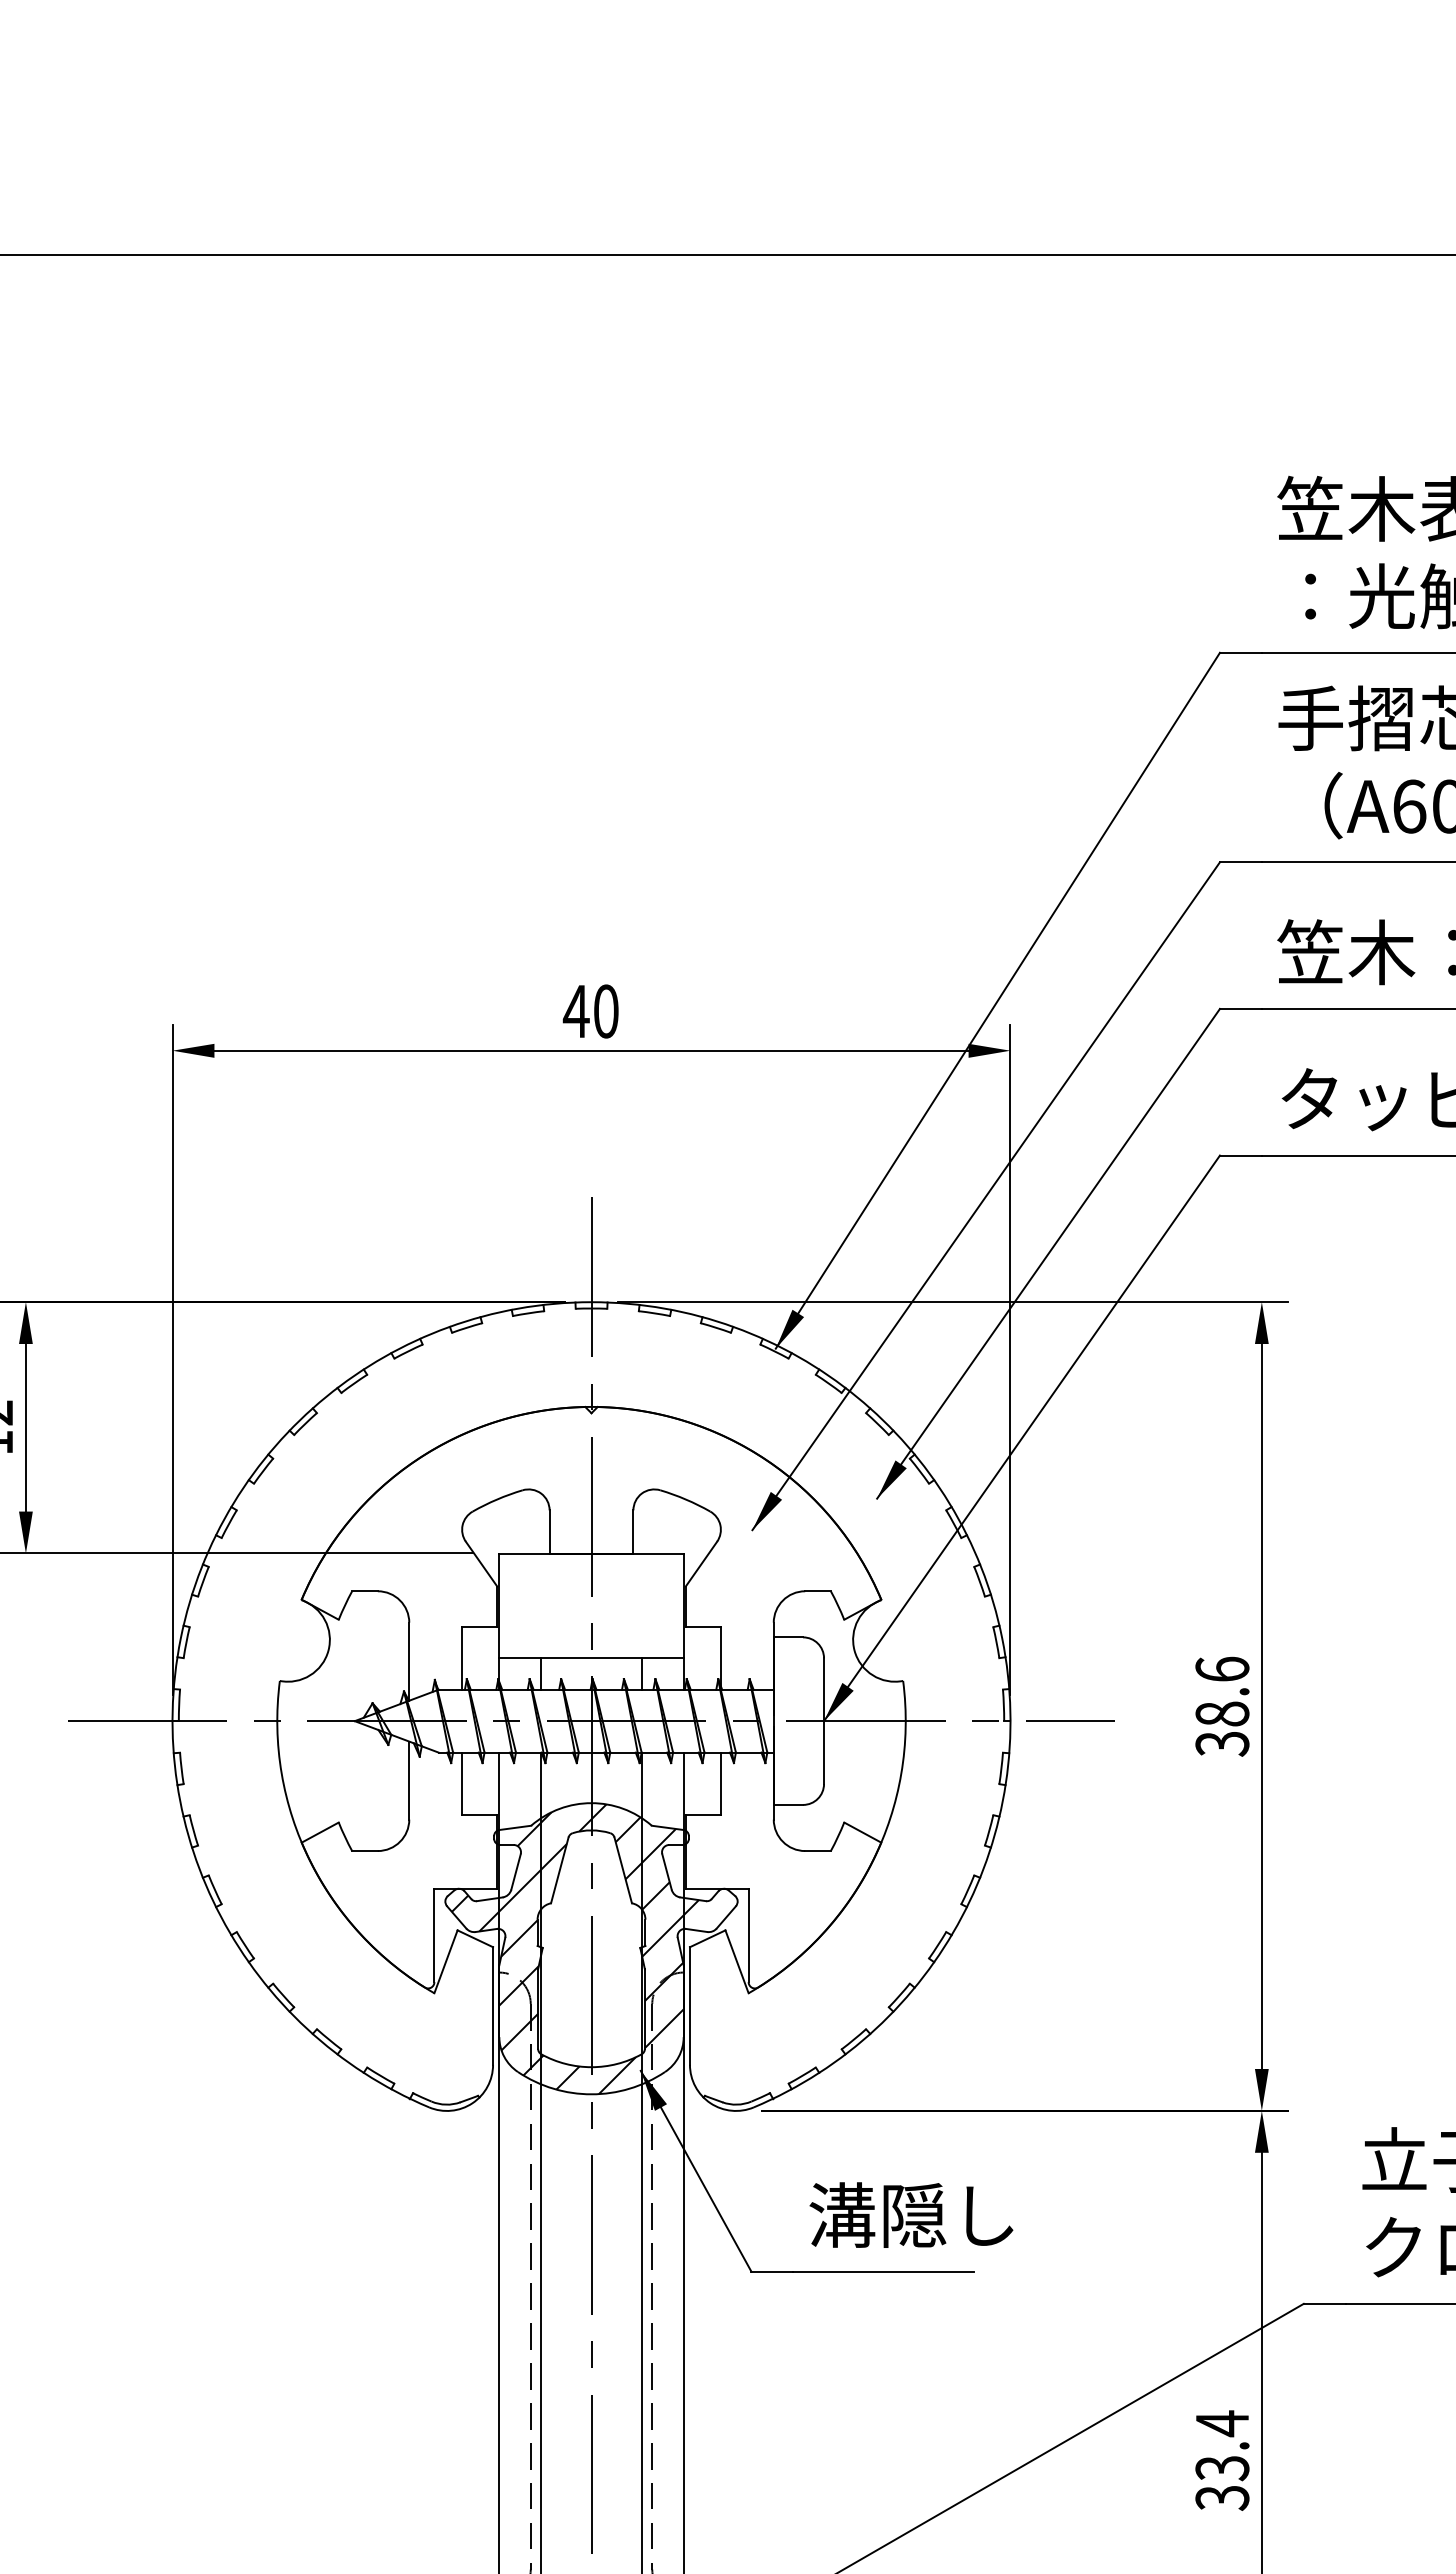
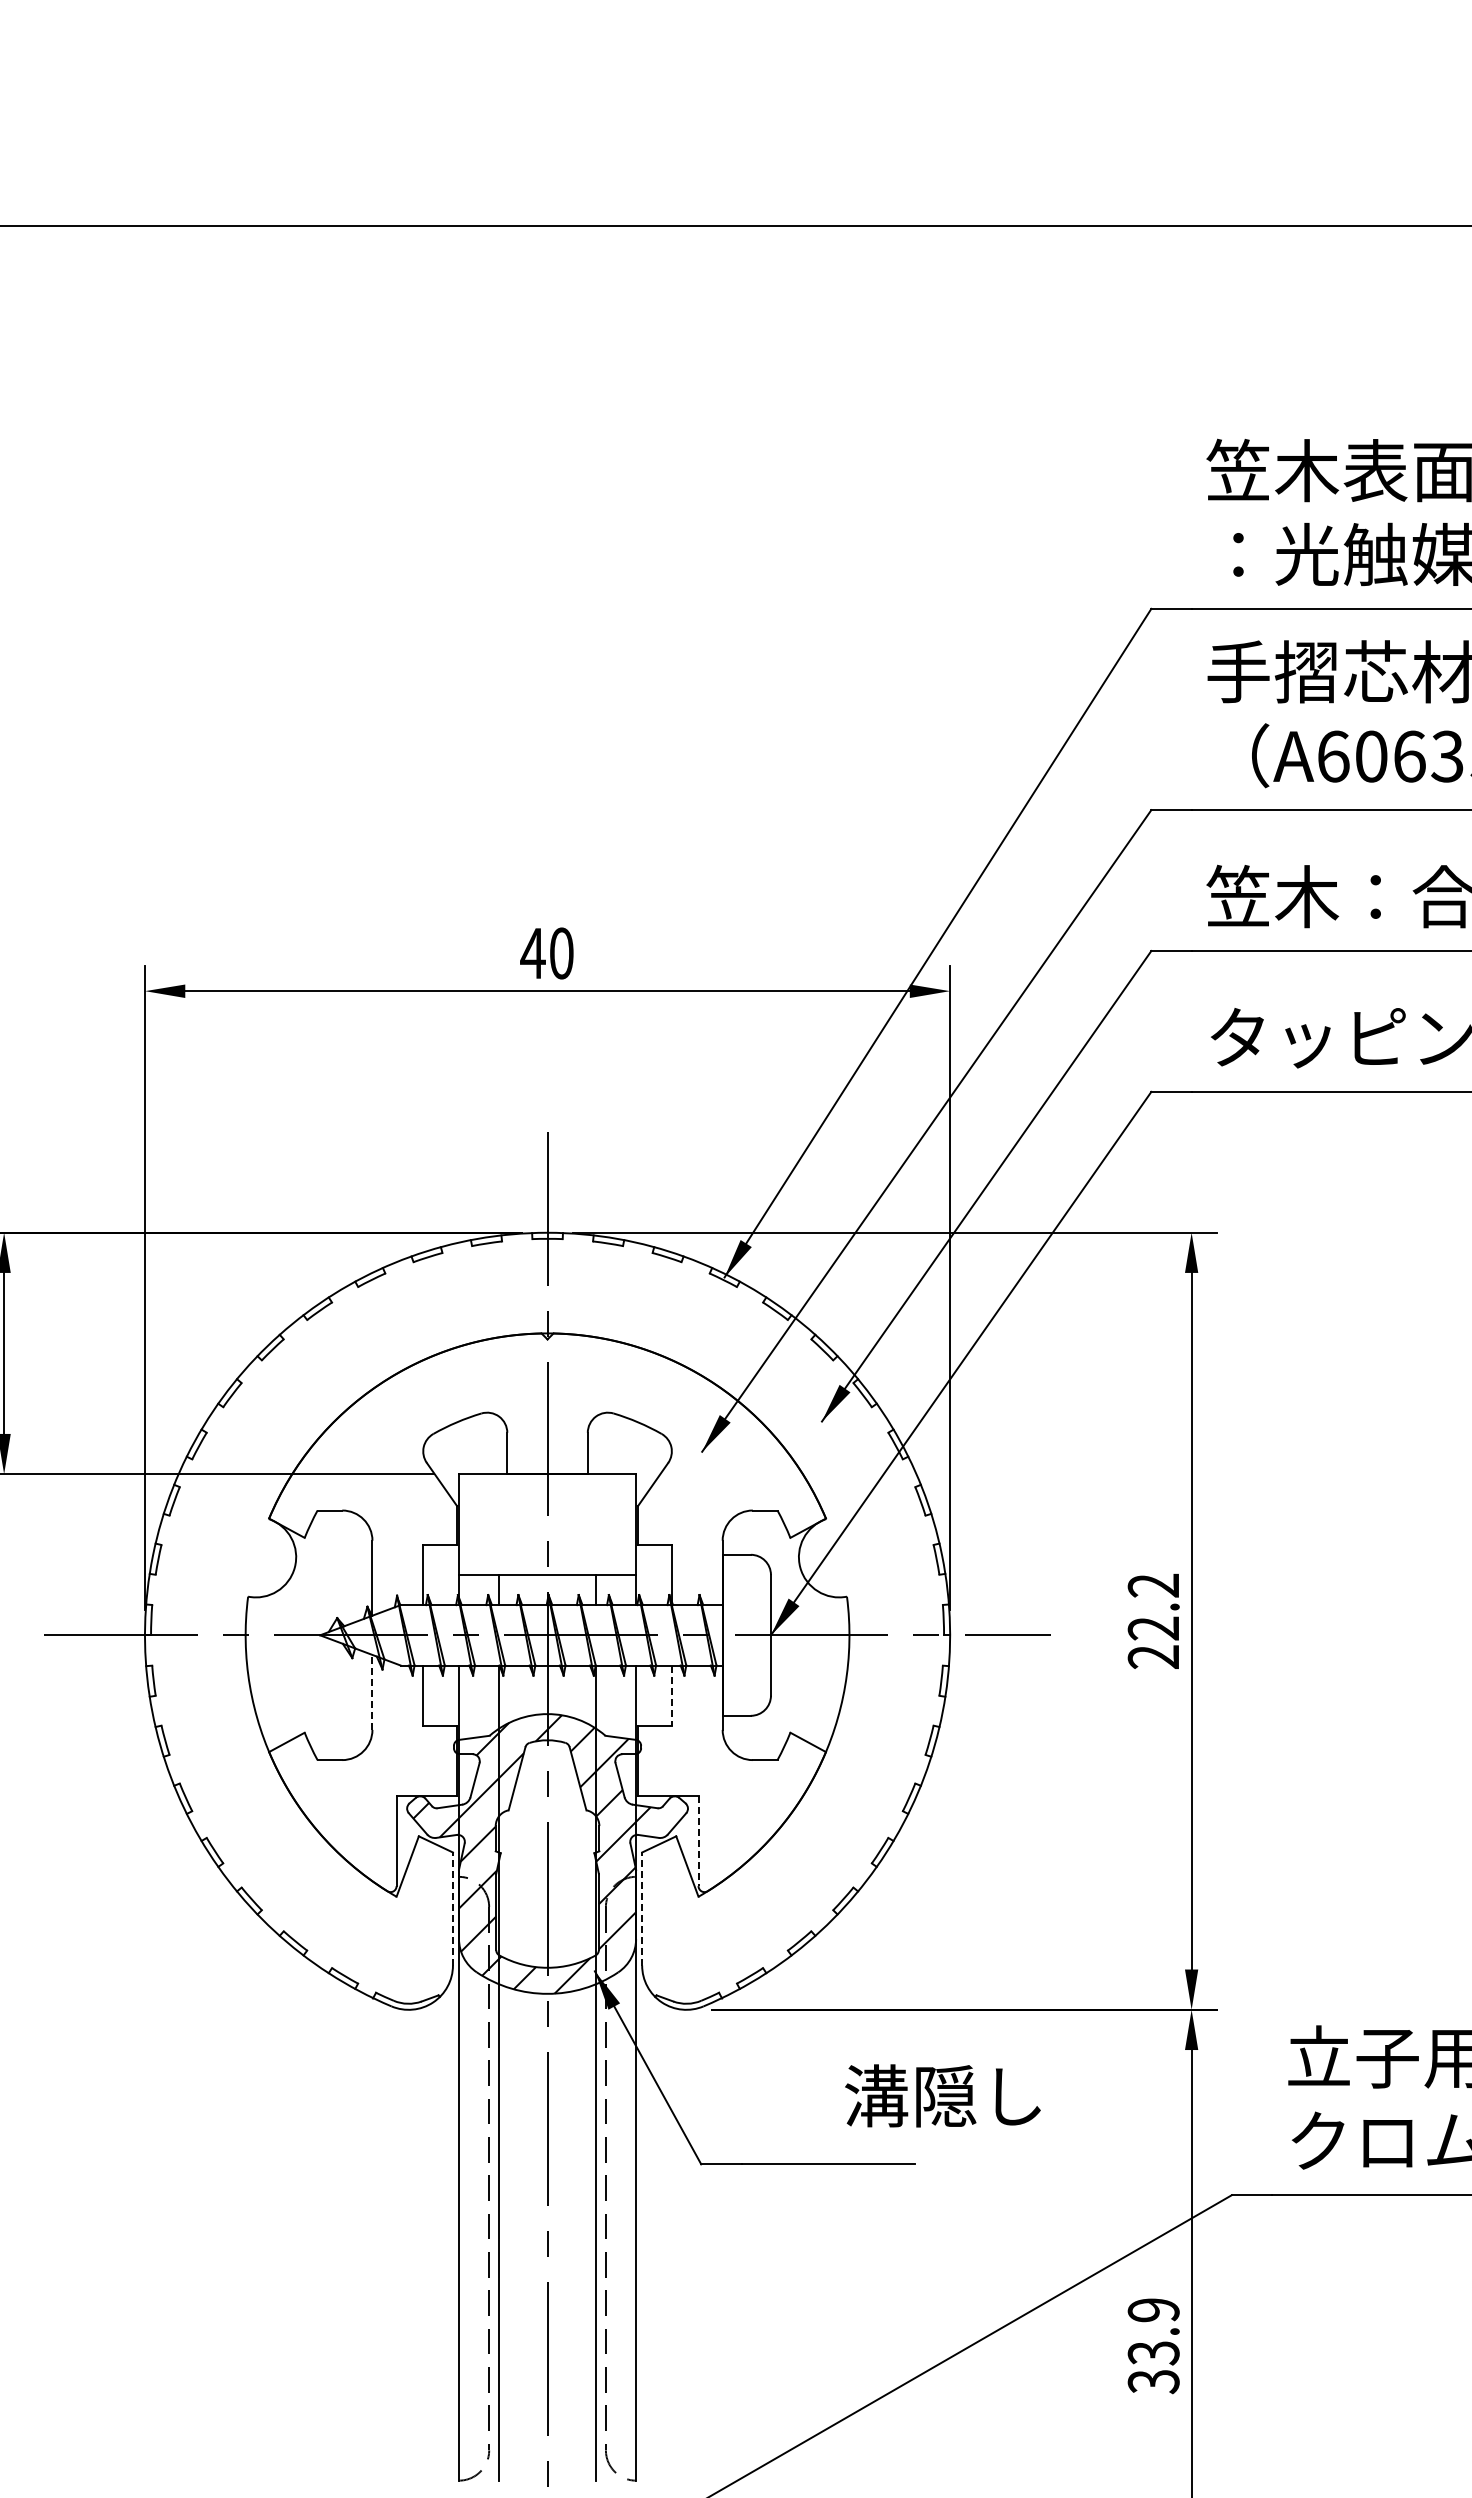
text: (1222, 1706) -> (1153, 1621), 38.6 -> 22.2
line: (409, 1779) -> (372, 1691), solid -> dashed
line: (721, 1784) -> (672, 1696), solid -> dashed
line: (748, 1935) -> (698, 1841), solid -> dashed
line: (492, 2006) -> (452, 1909), solid -> dashed
line: (690, 2006) -> (642, 1909), solid -> dashed
text: (910, 2214) -> (942, 2095), moved
text: (1222, 2423) -> (1153, 2310), 33.4 -> 33.9

